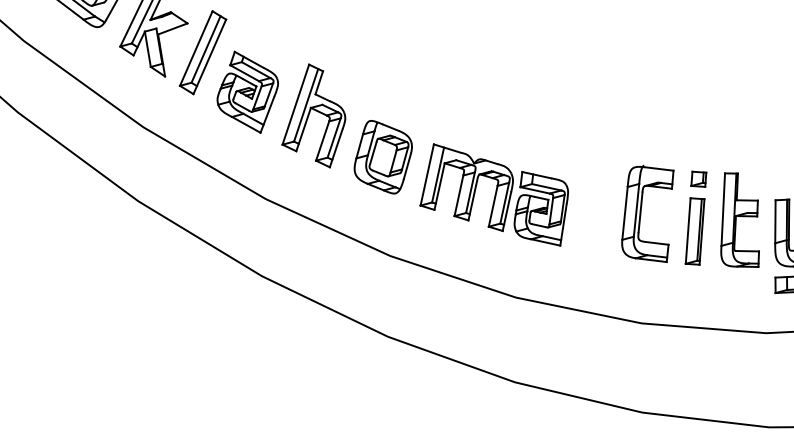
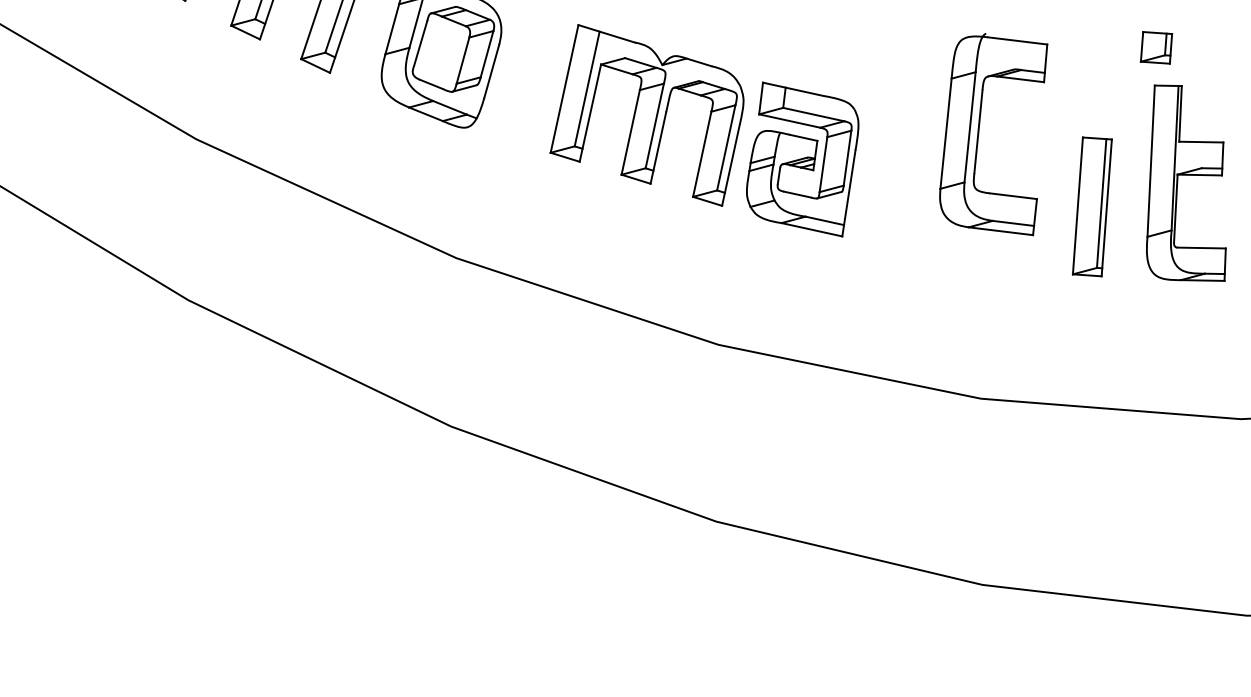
part: (698, 178) -> (1155, 46), moved
part: (493, 194) -> (702, 129), moved
part: (647, 213) -> (992, 133), moved

